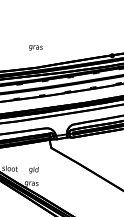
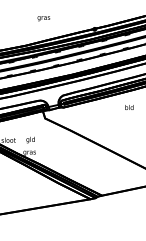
text: (35, 47) -> (43, 18), moved

